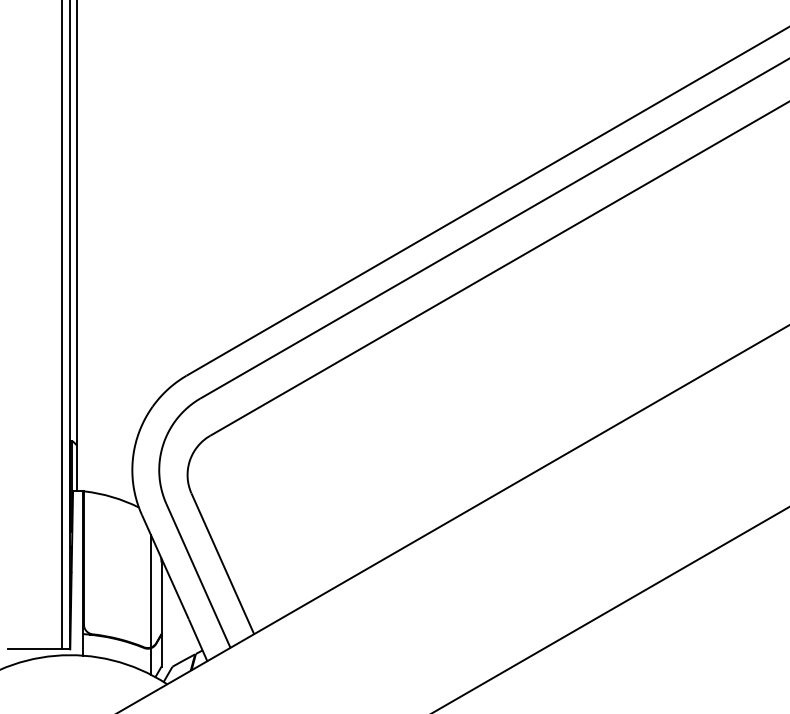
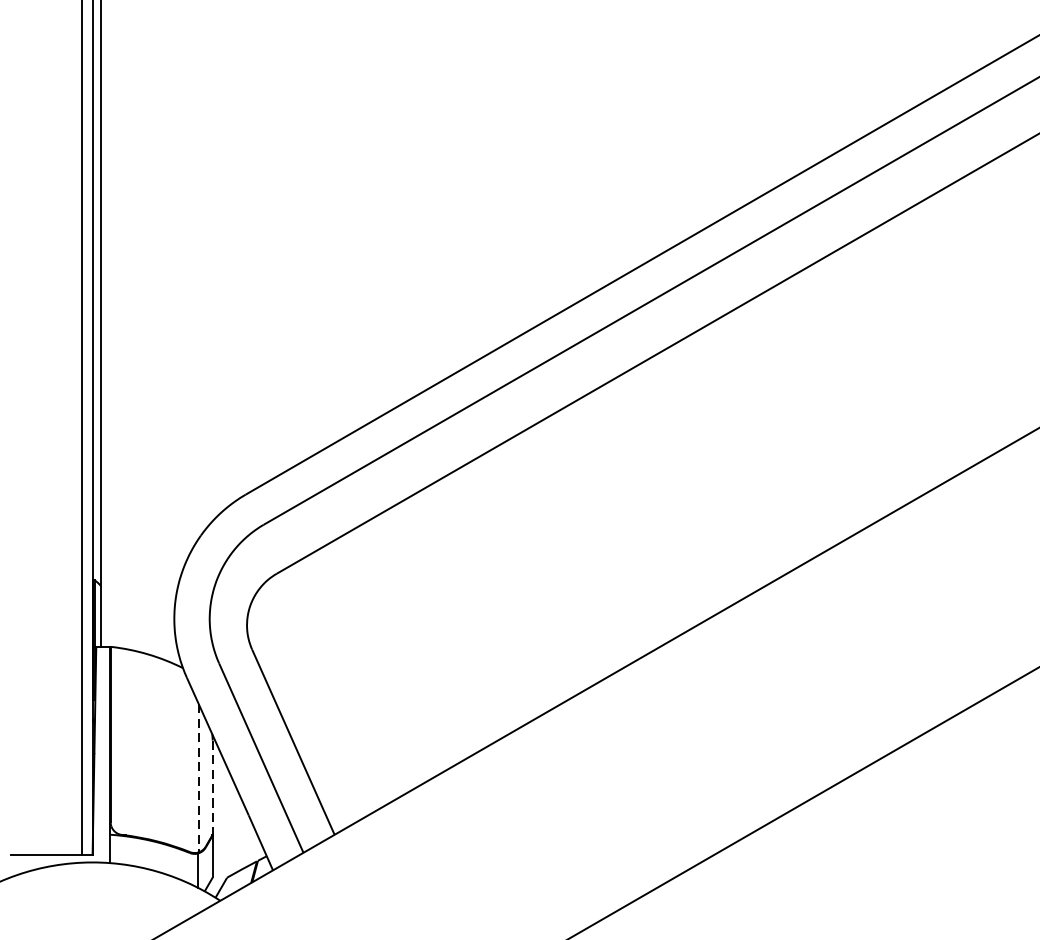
line: (150, 591) -> (198, 778), solid -> dashed
line: (161, 598) -> (212, 787), solid -> dashed

